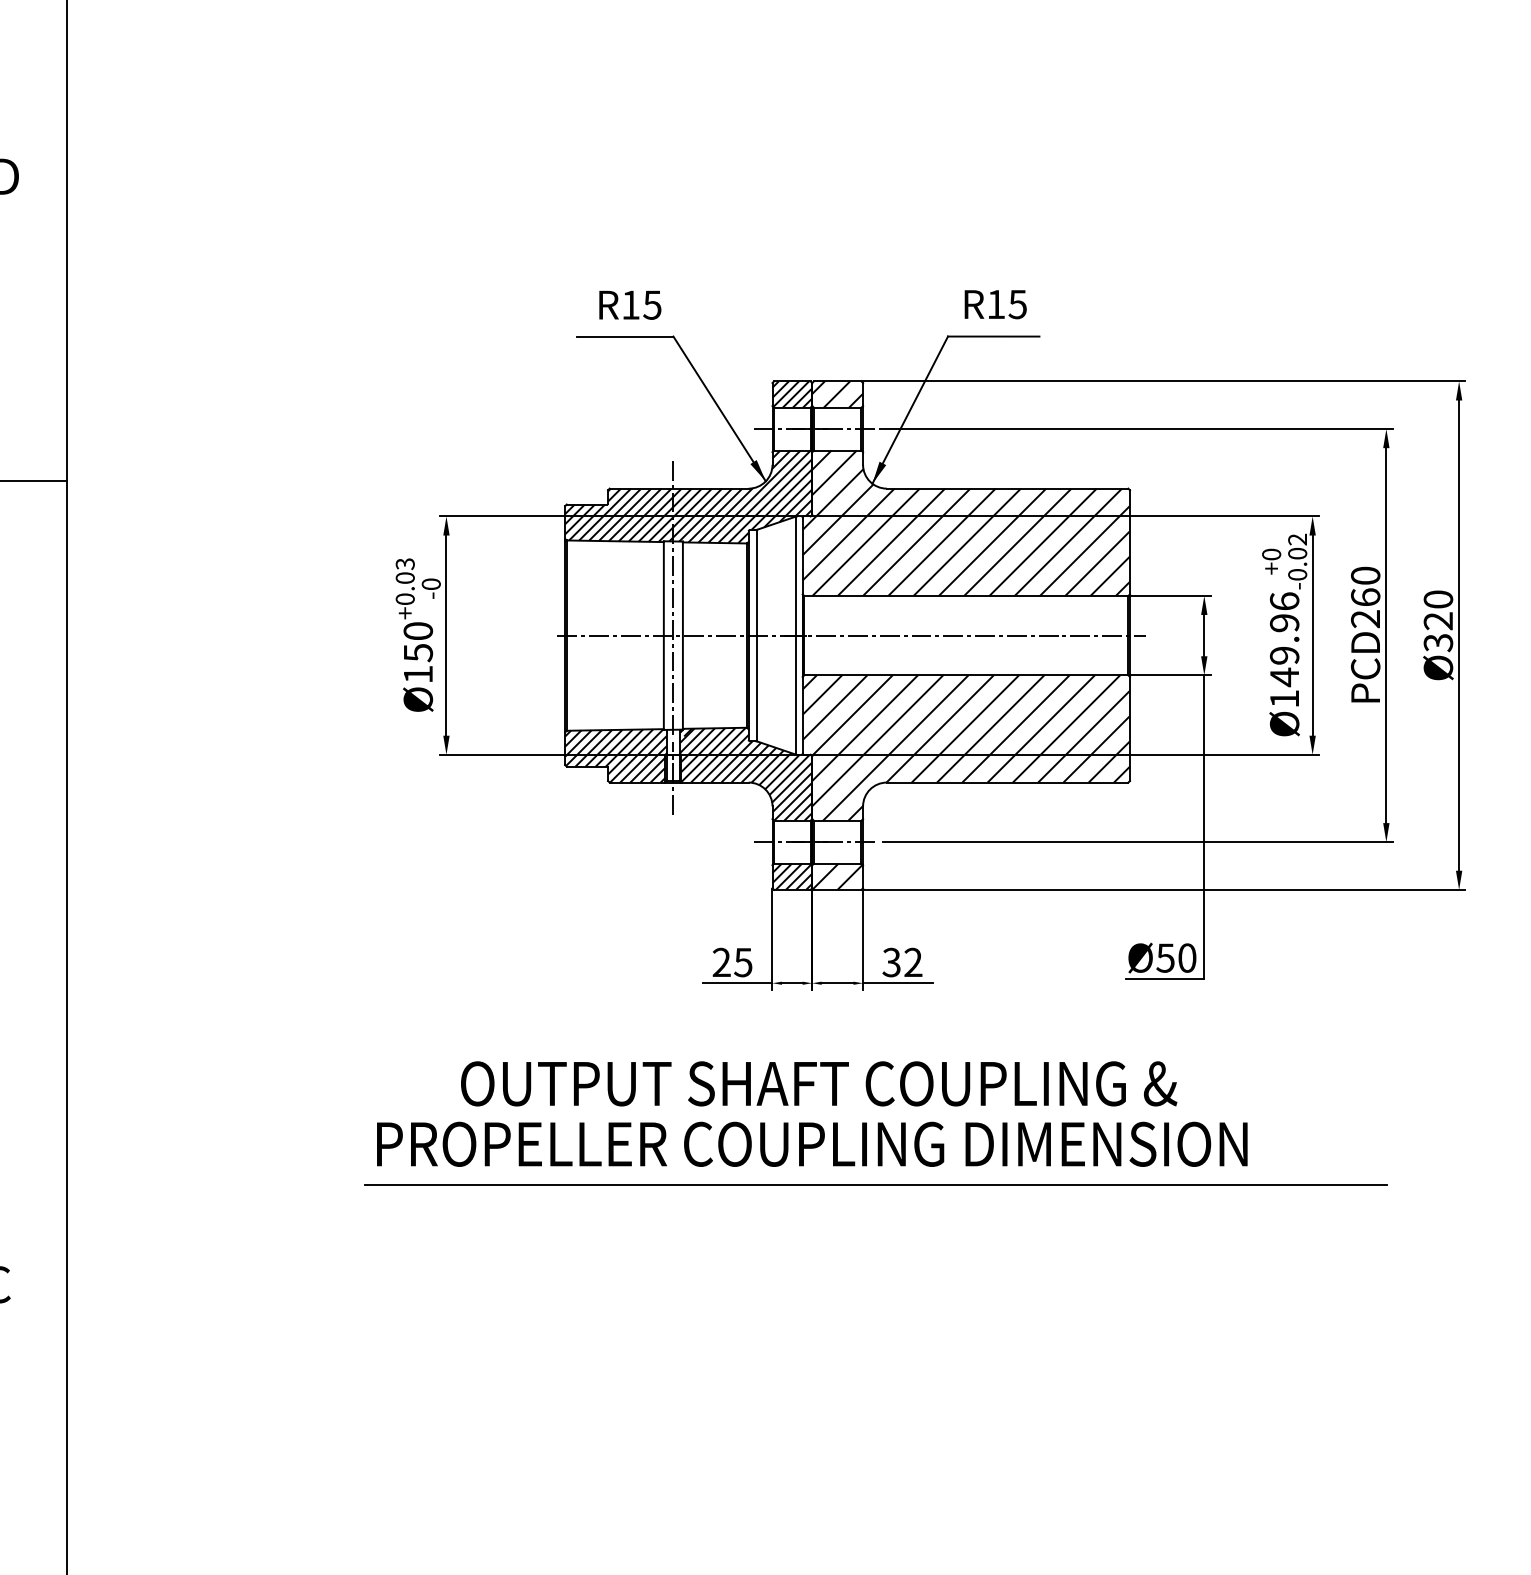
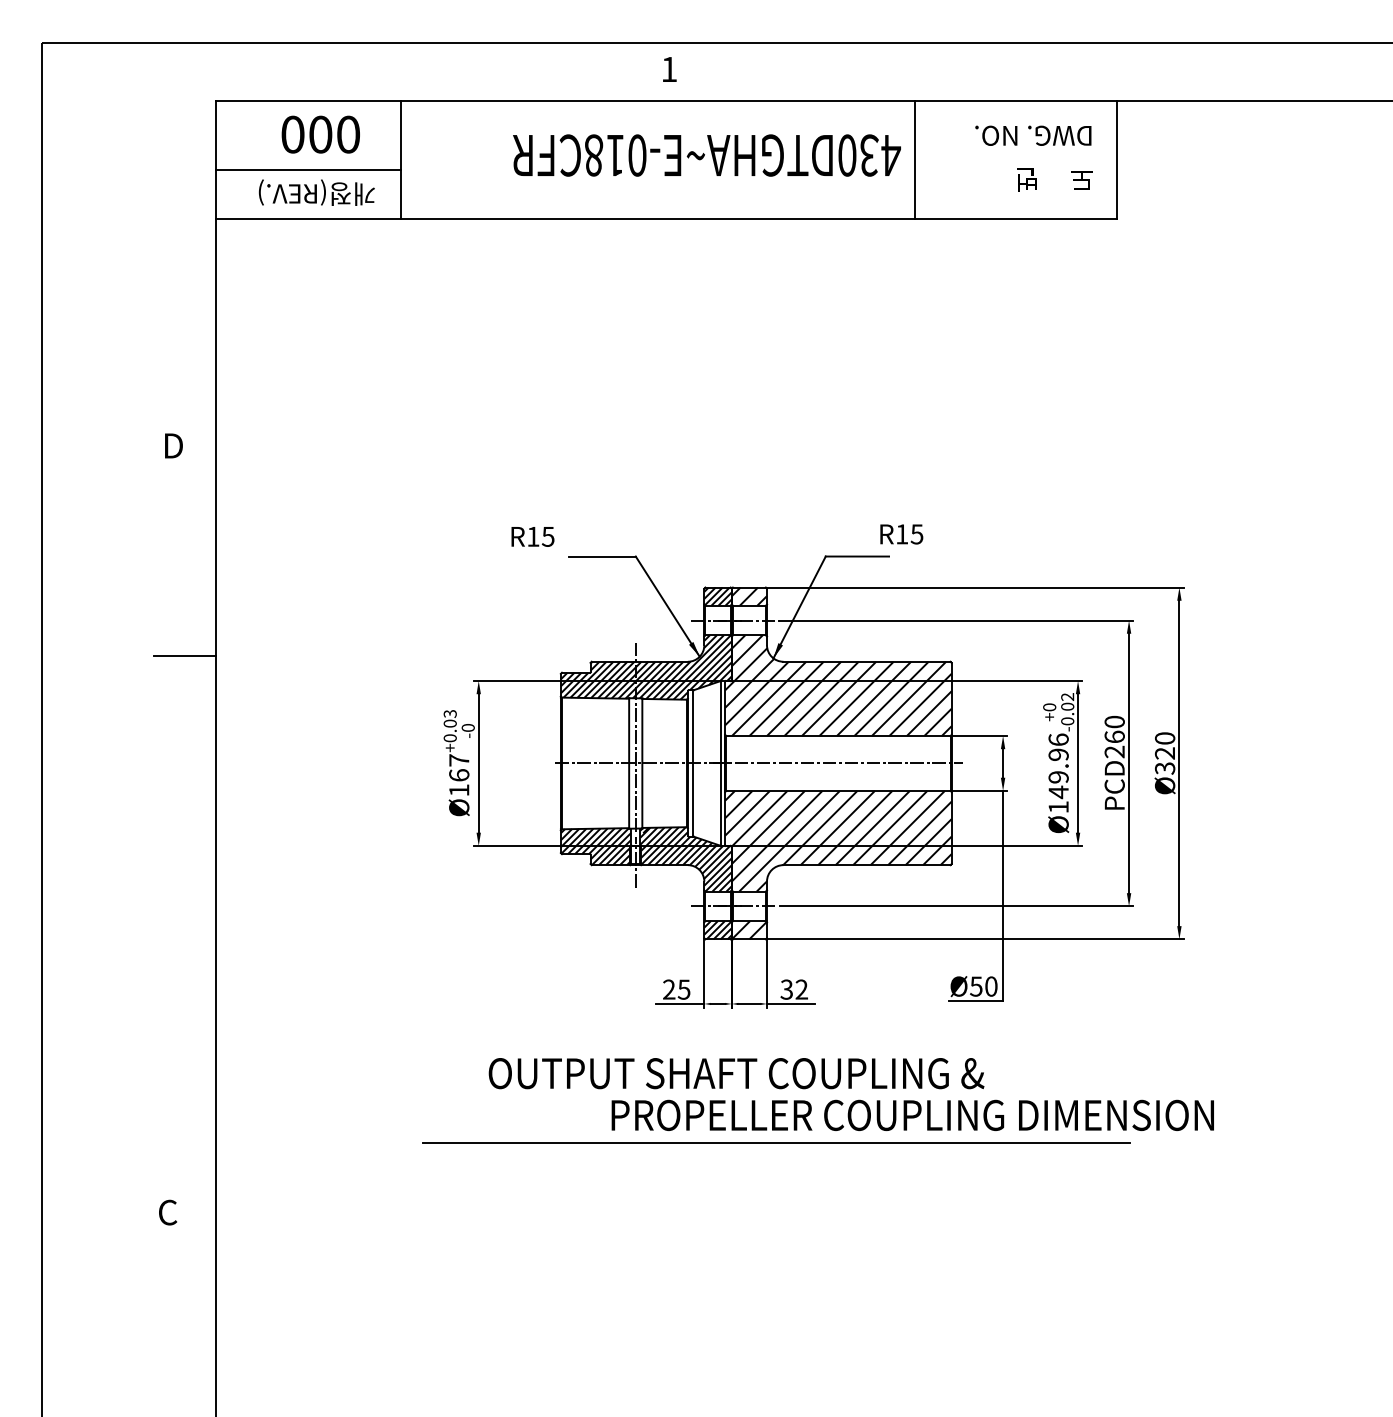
text: (629, 304) -> (532, 536), moved
text: (995, 304) -> (901, 534), moved
text: (418, 641) -> (459, 767), Ø150 -> Ø167
text: (811, 1142) -> (912, 1114), moved

